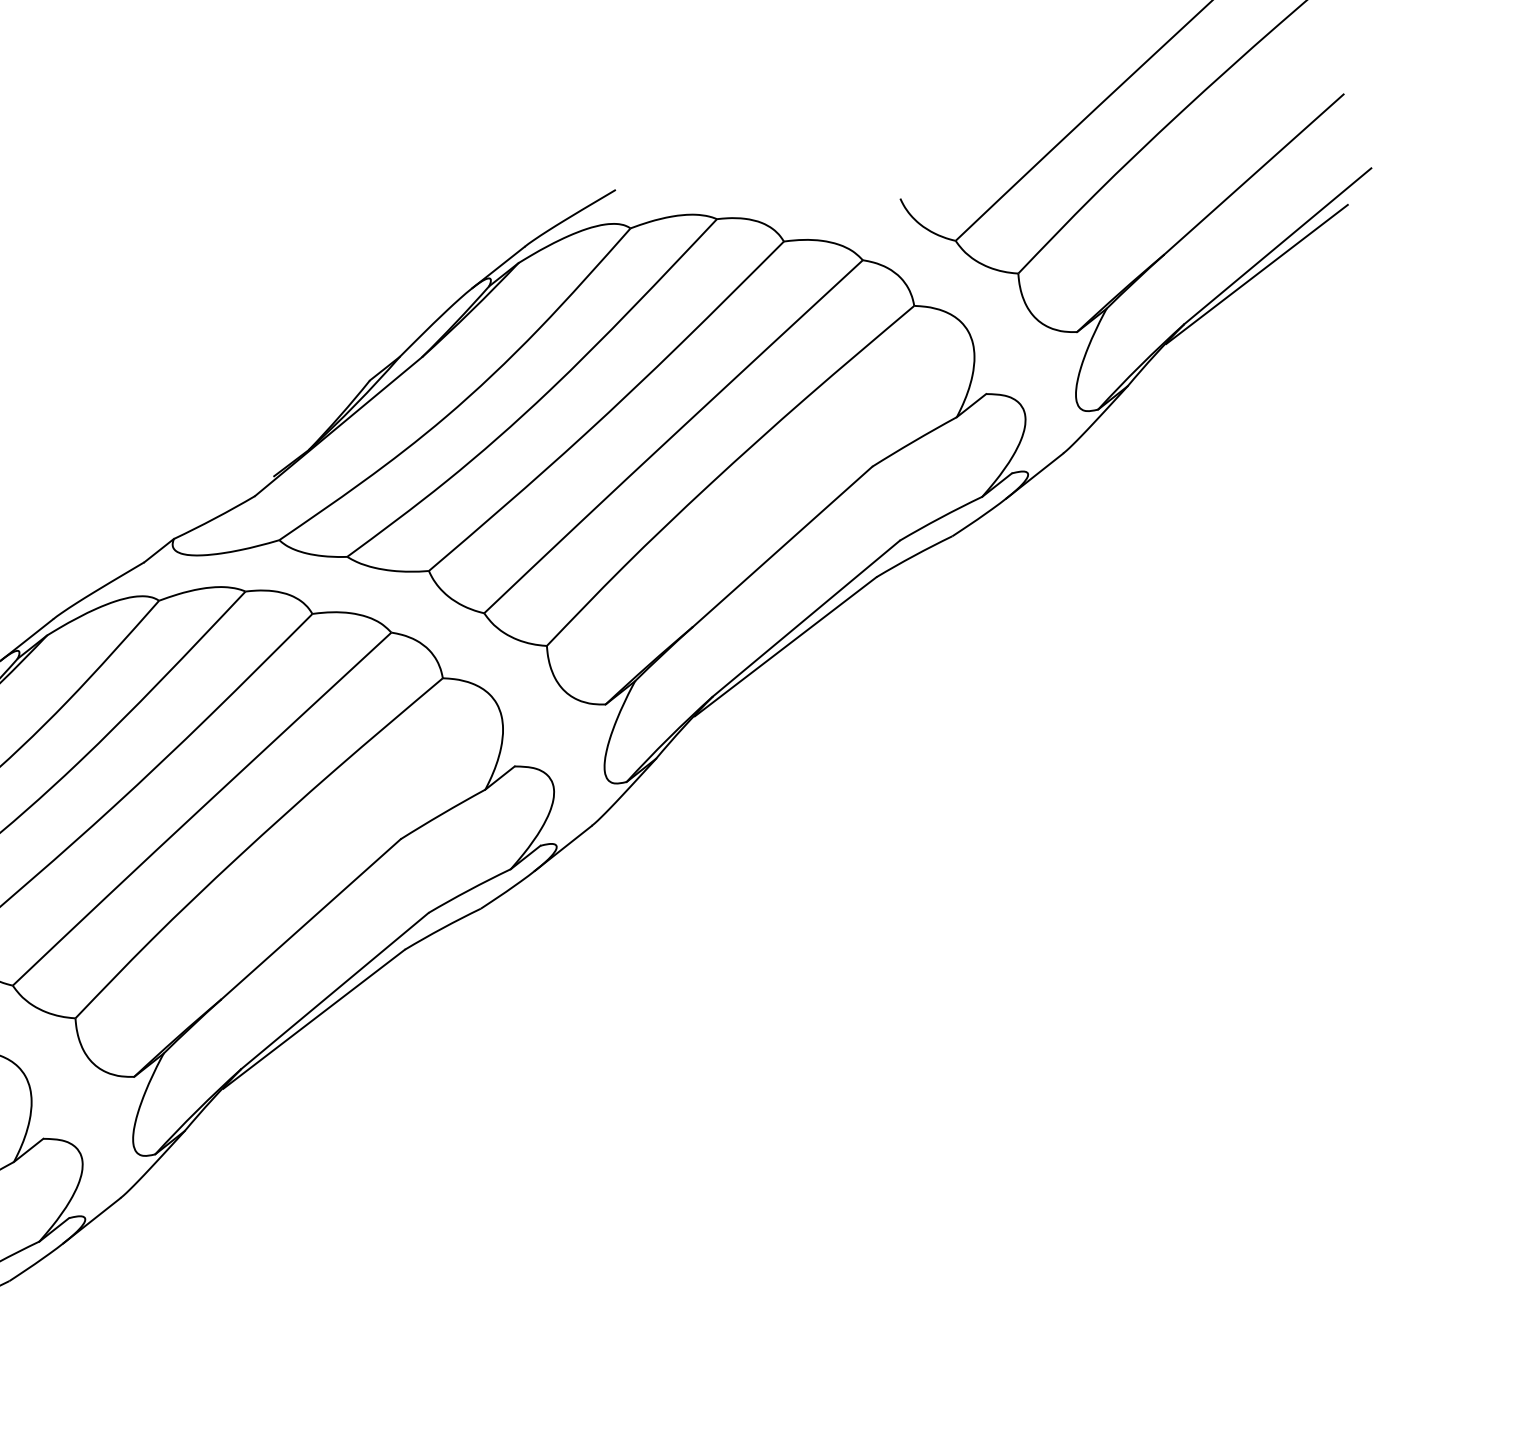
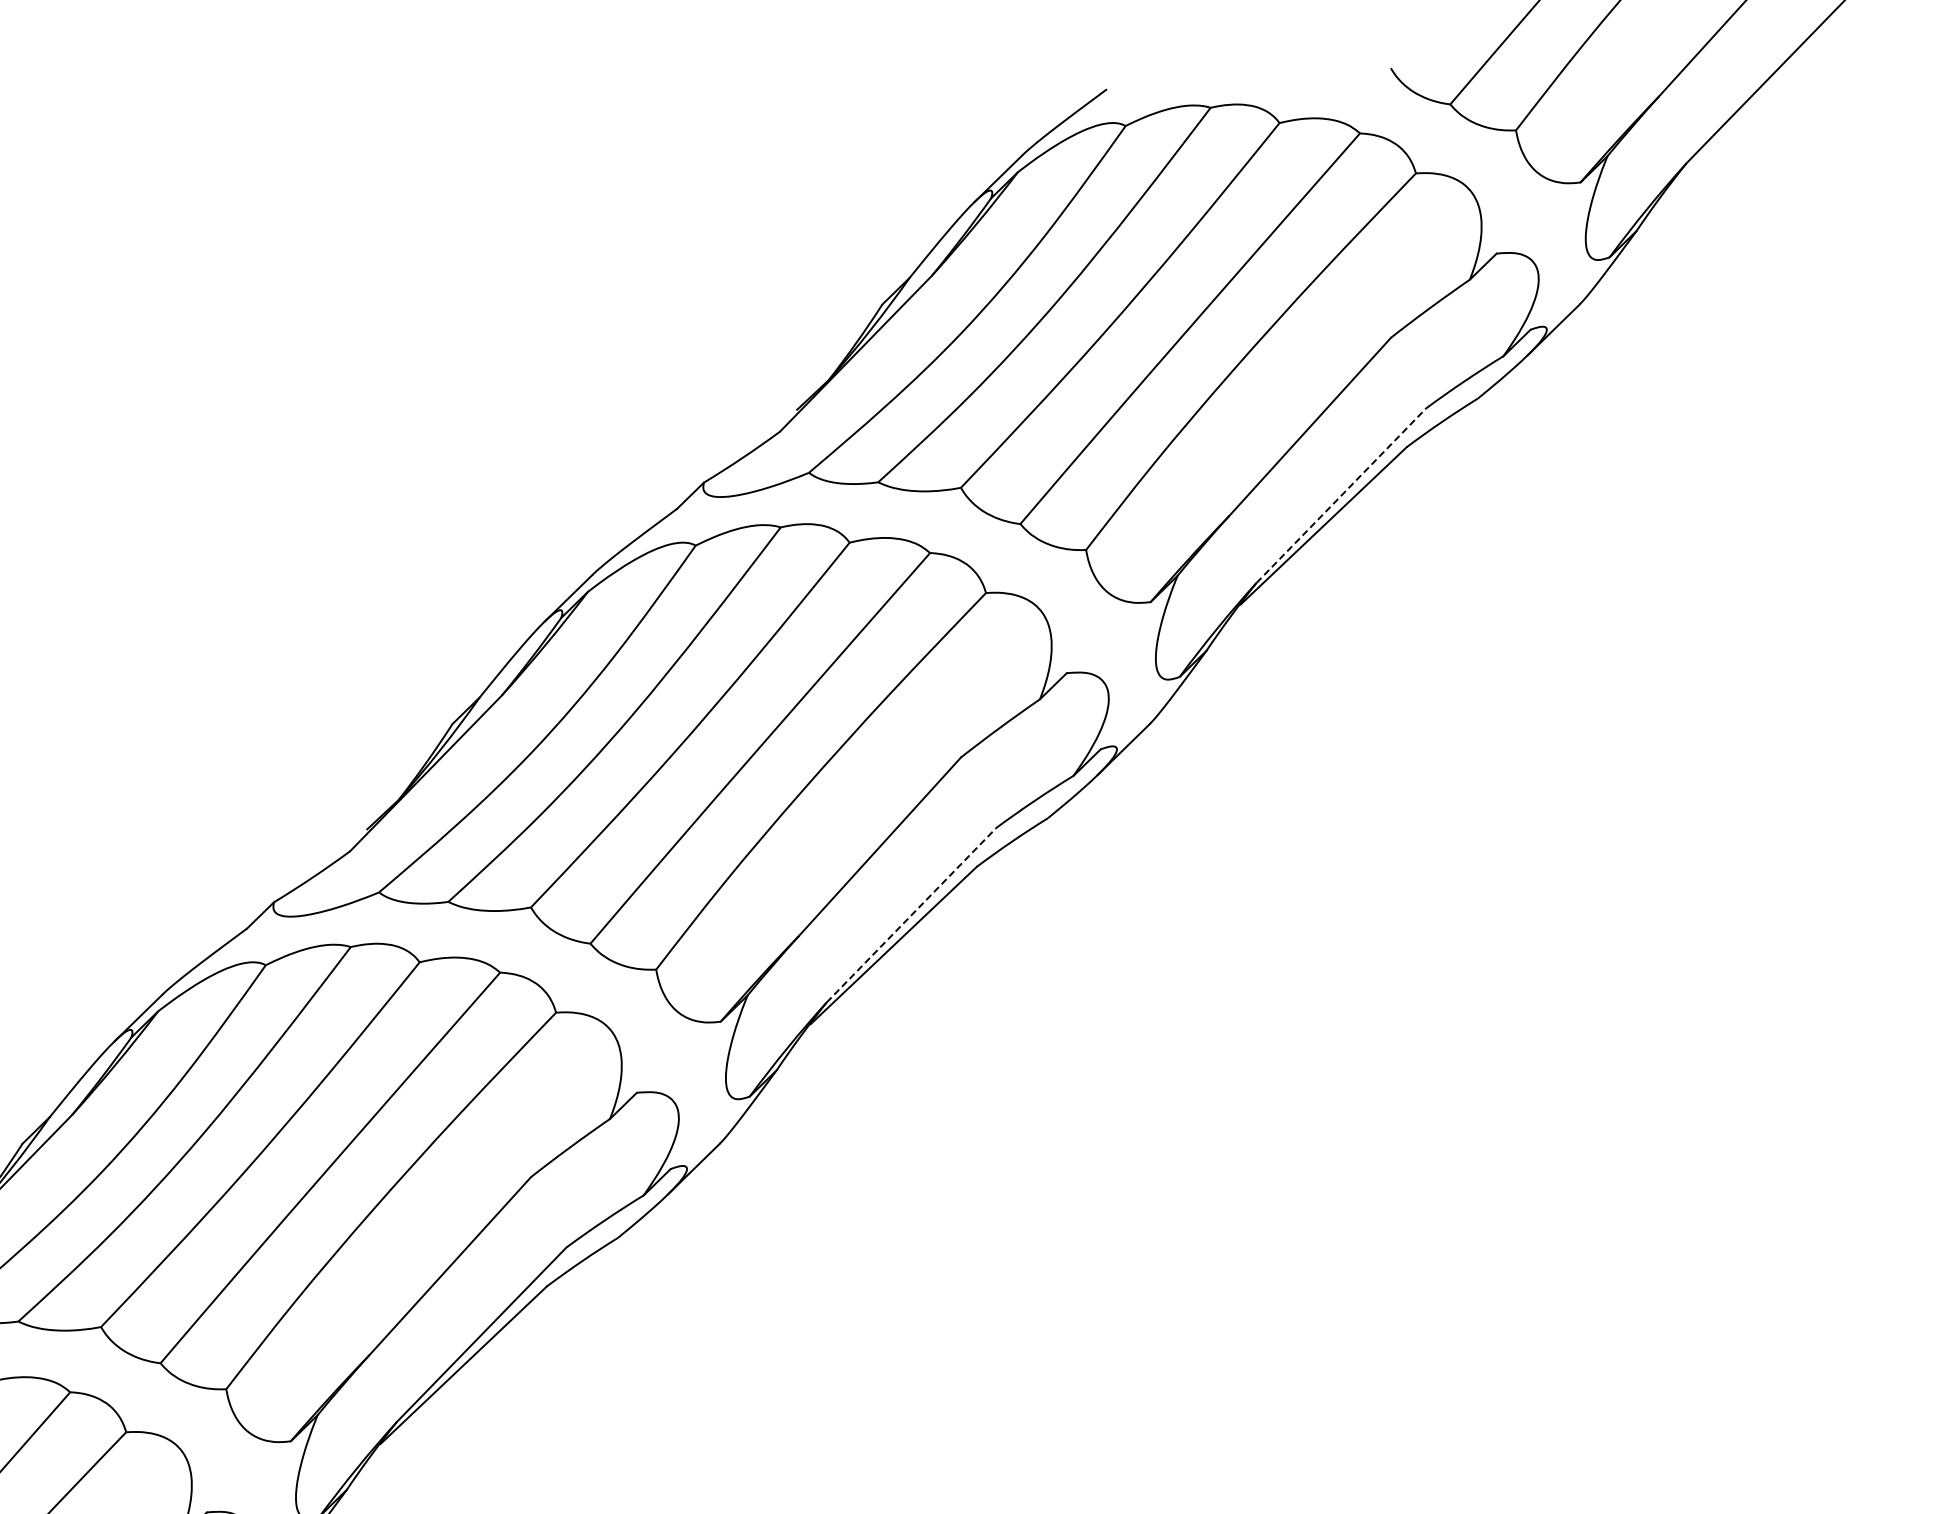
line: (1257, 273) -> (1753, 105), removed
line: (806, 618) -> (1341, 495), solid -> dashed
line: (335, 991) -> (911, 915), solid -> dashed

